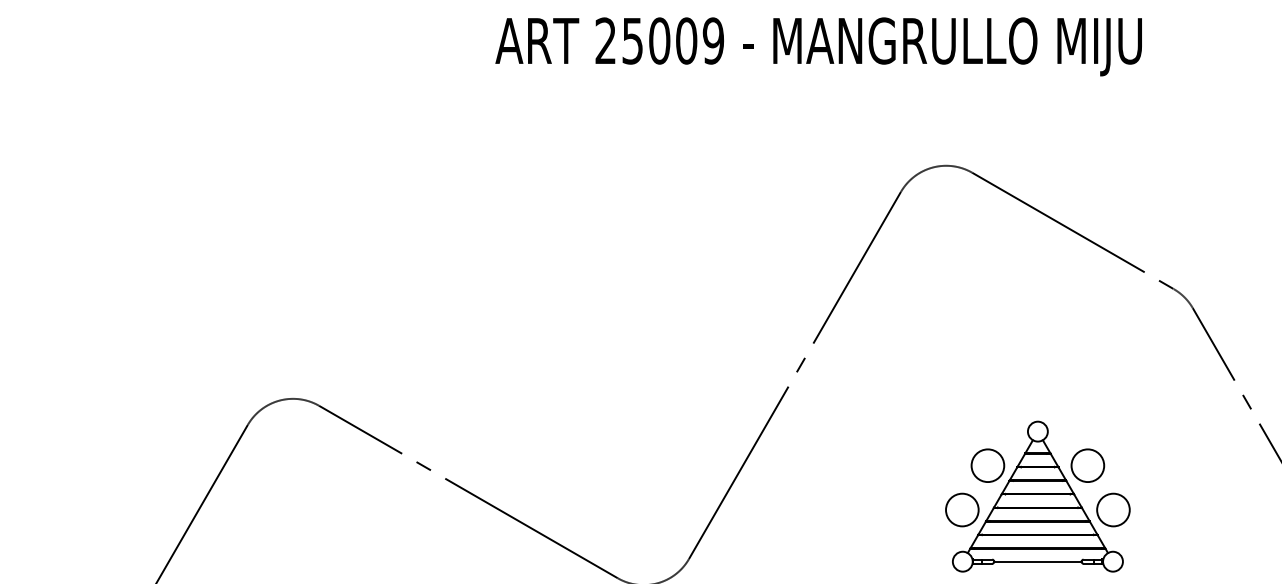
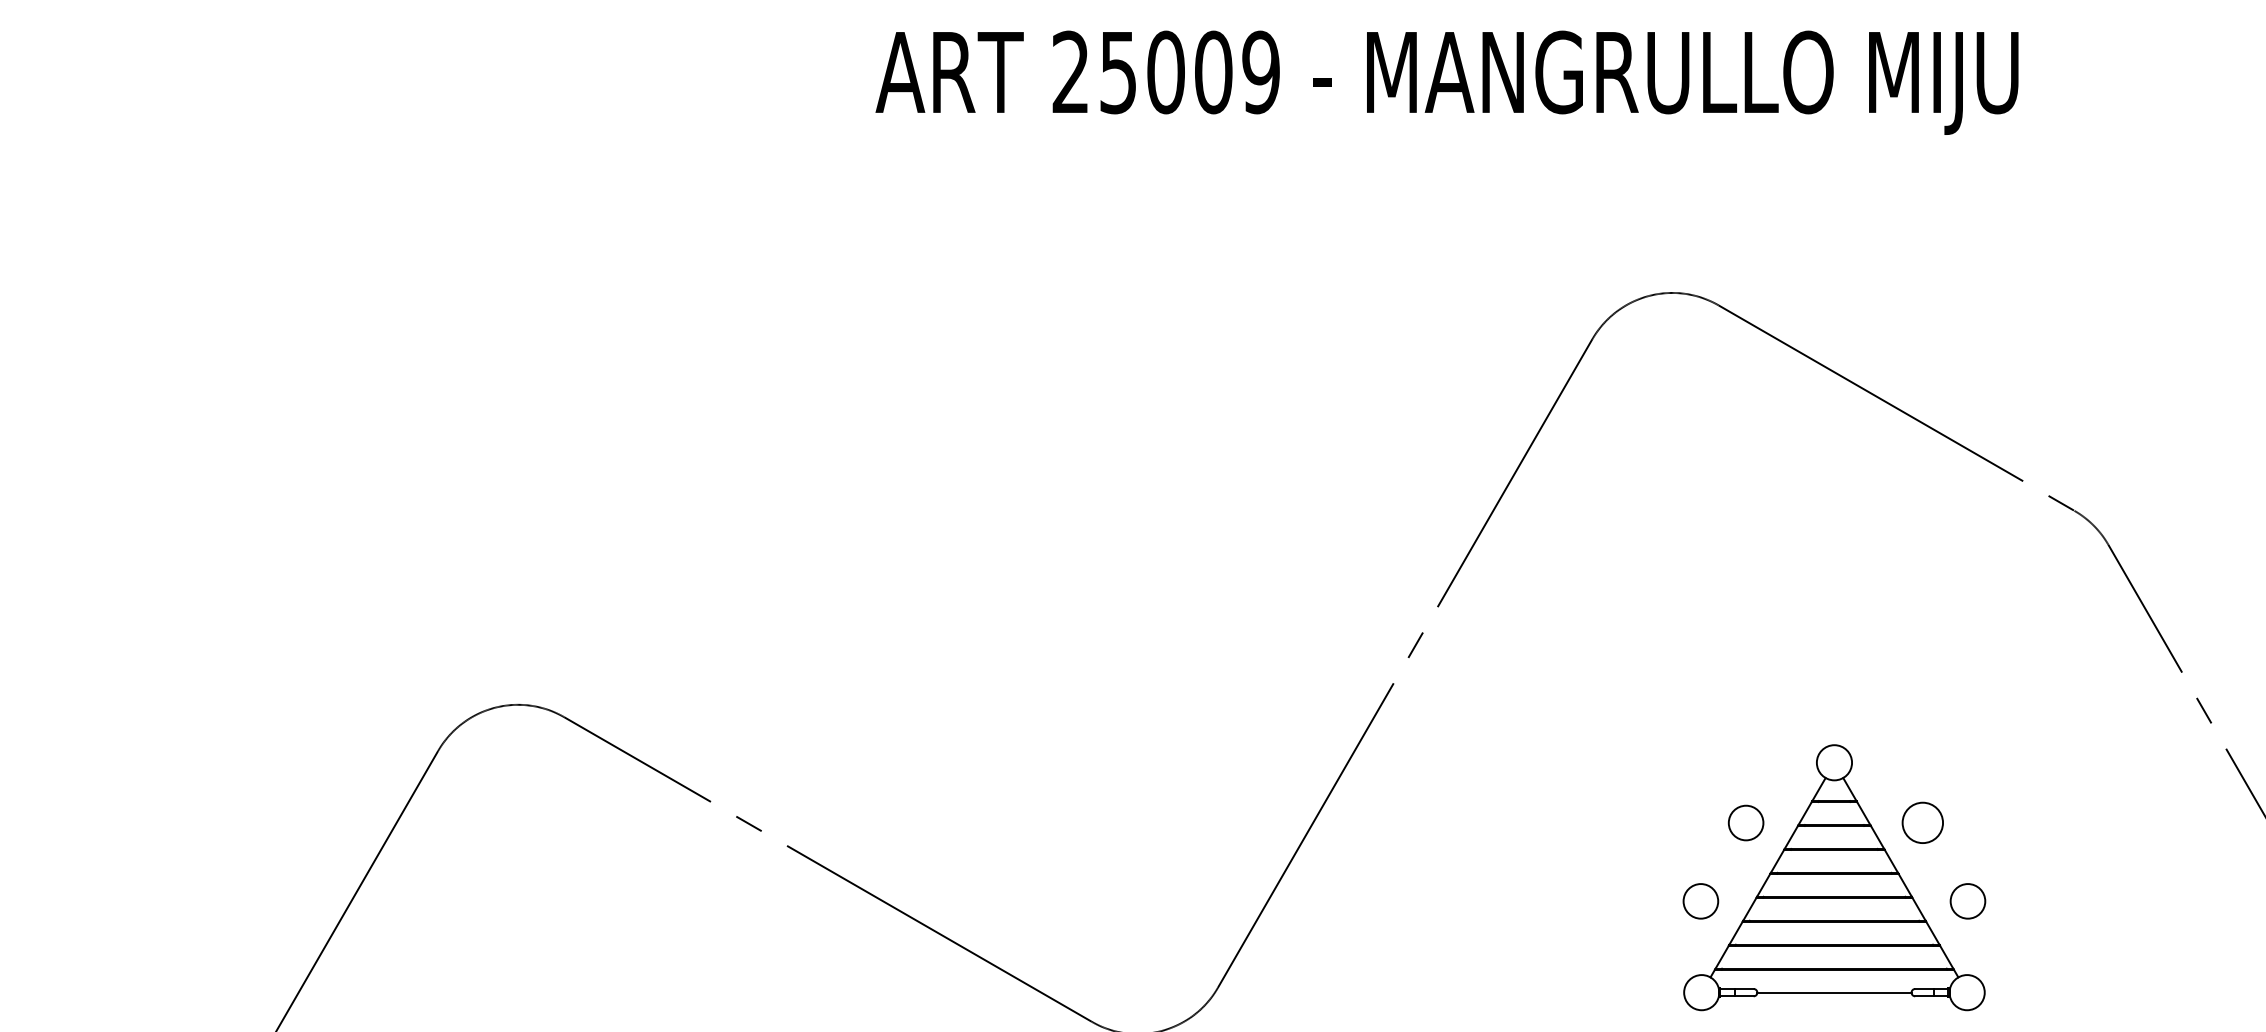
circle: (987, 465) -> (1745, 822), size x0.6
circle: (1087, 465) -> (1922, 822), size x0.7
circle: (962, 509) -> (1701, 900), size x0.6
circle: (1113, 509) -> (1968, 900), size x0.6

